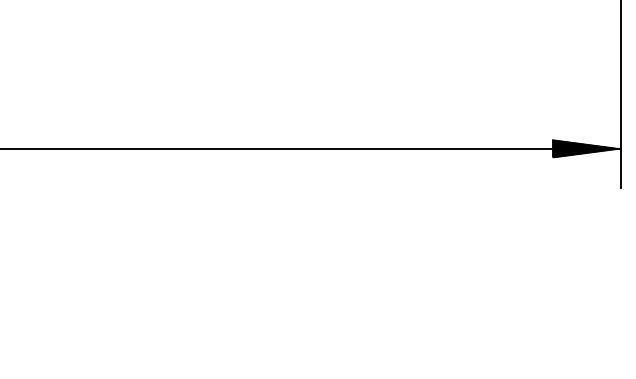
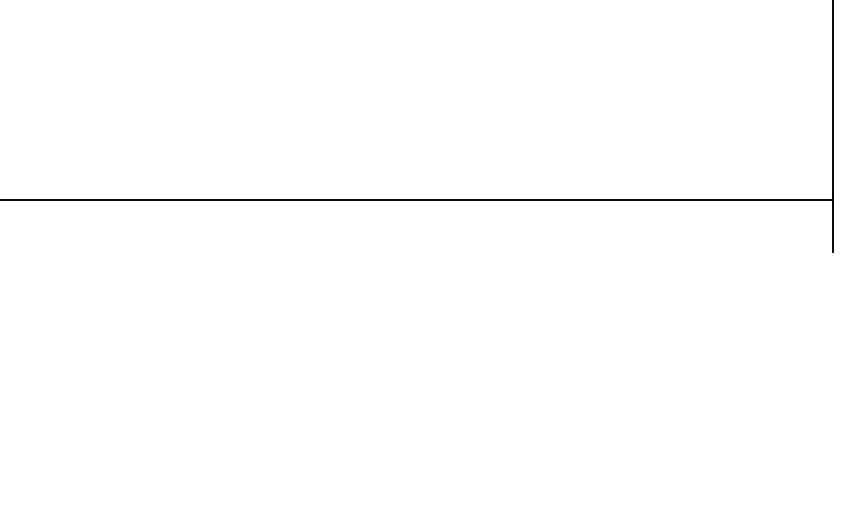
hatch: (586, 148) -> (786, 199), removed

